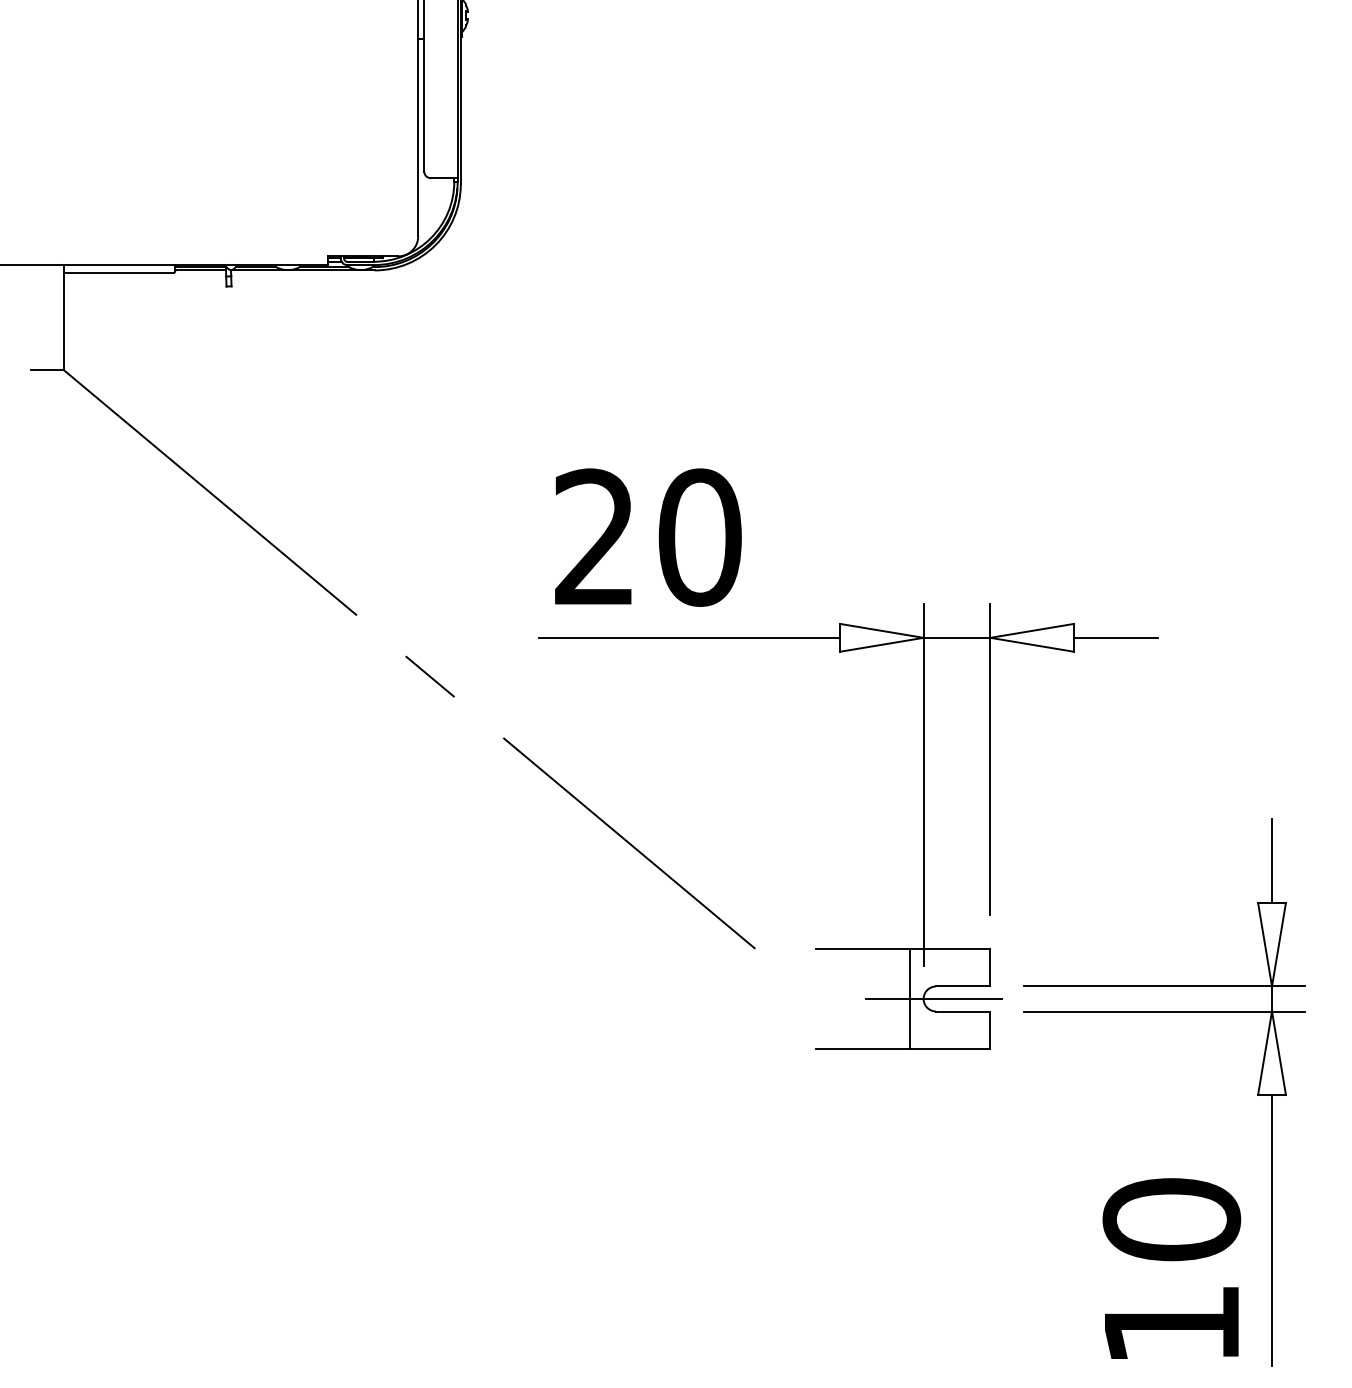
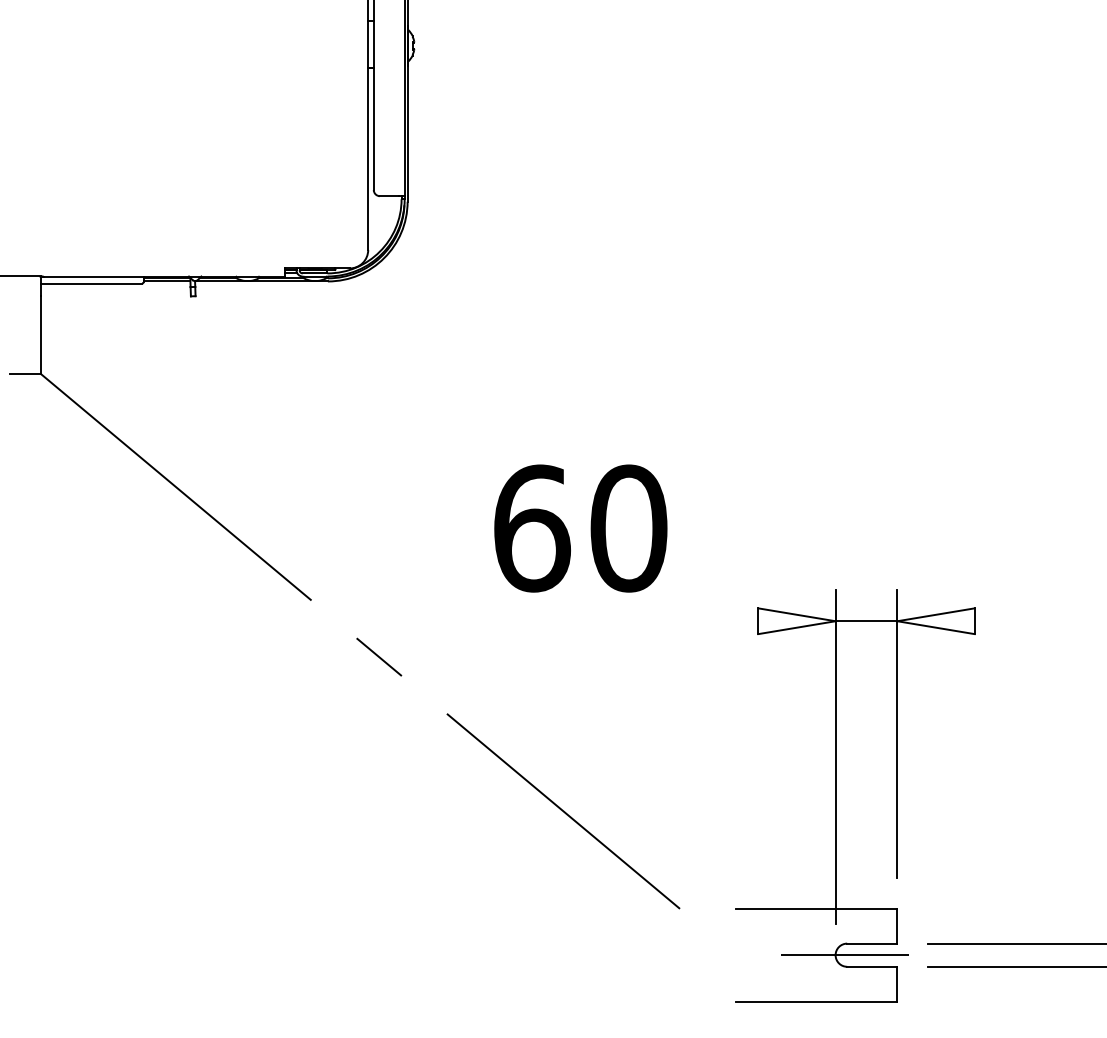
text: (595, 537) -> (532, 528), 20 -> 60
line: (689, 637) -> (619, 620), removed
line: (1115, 637) -> (1013, 620), removed
line: (910, 998) -> (823, 954), removed

